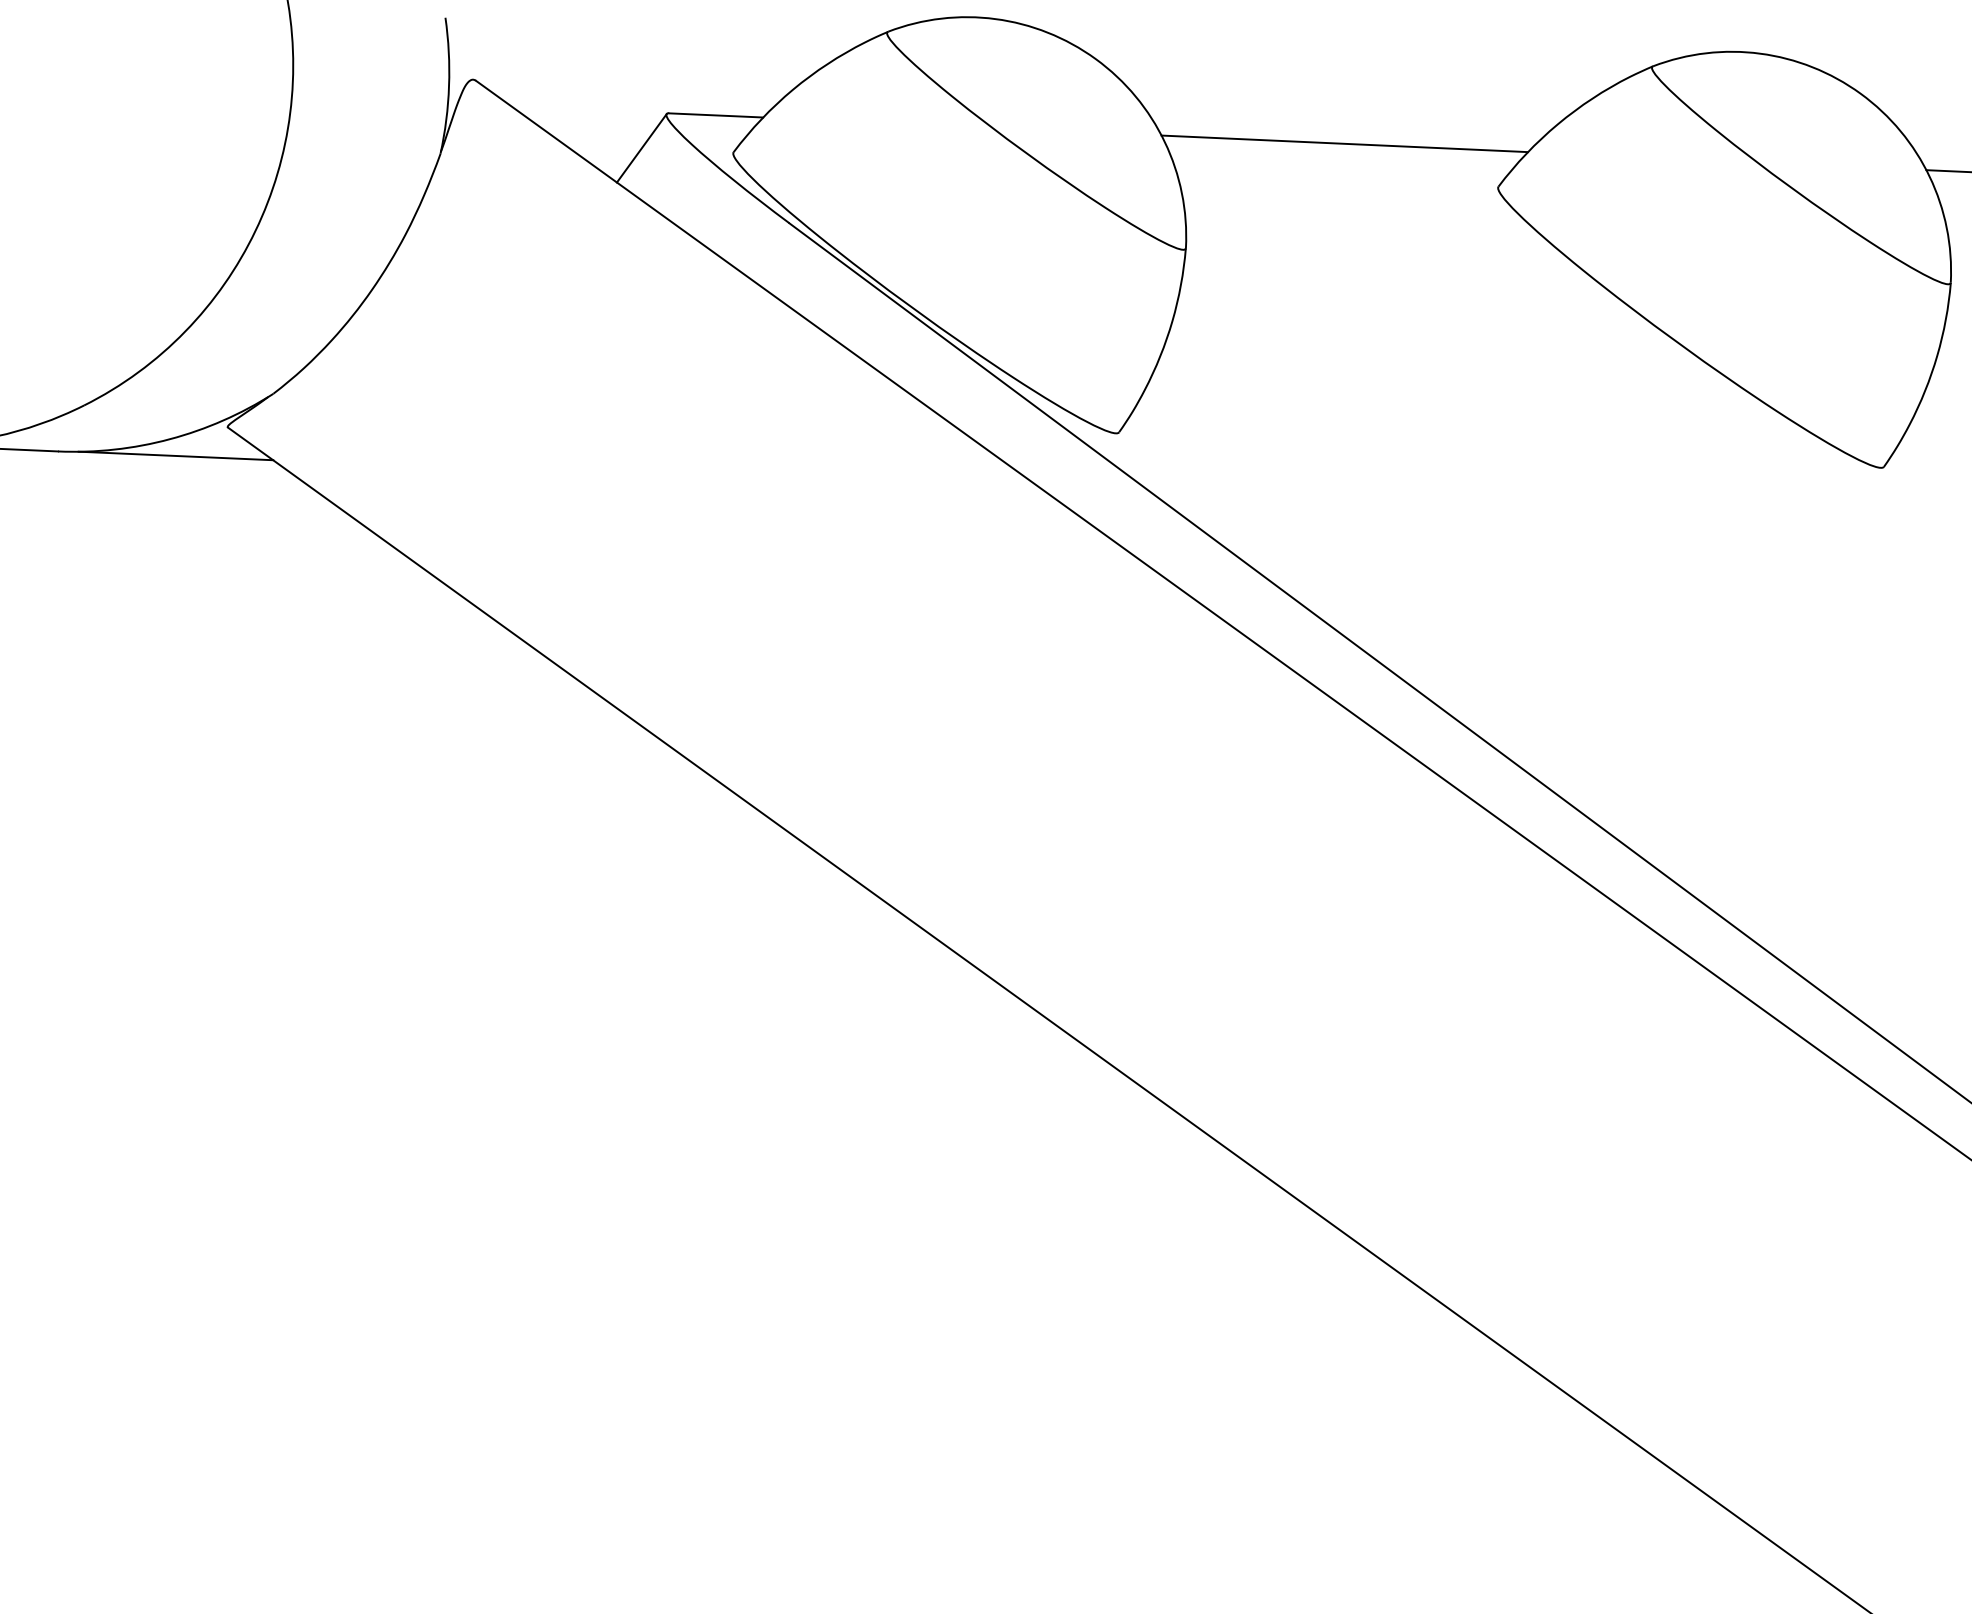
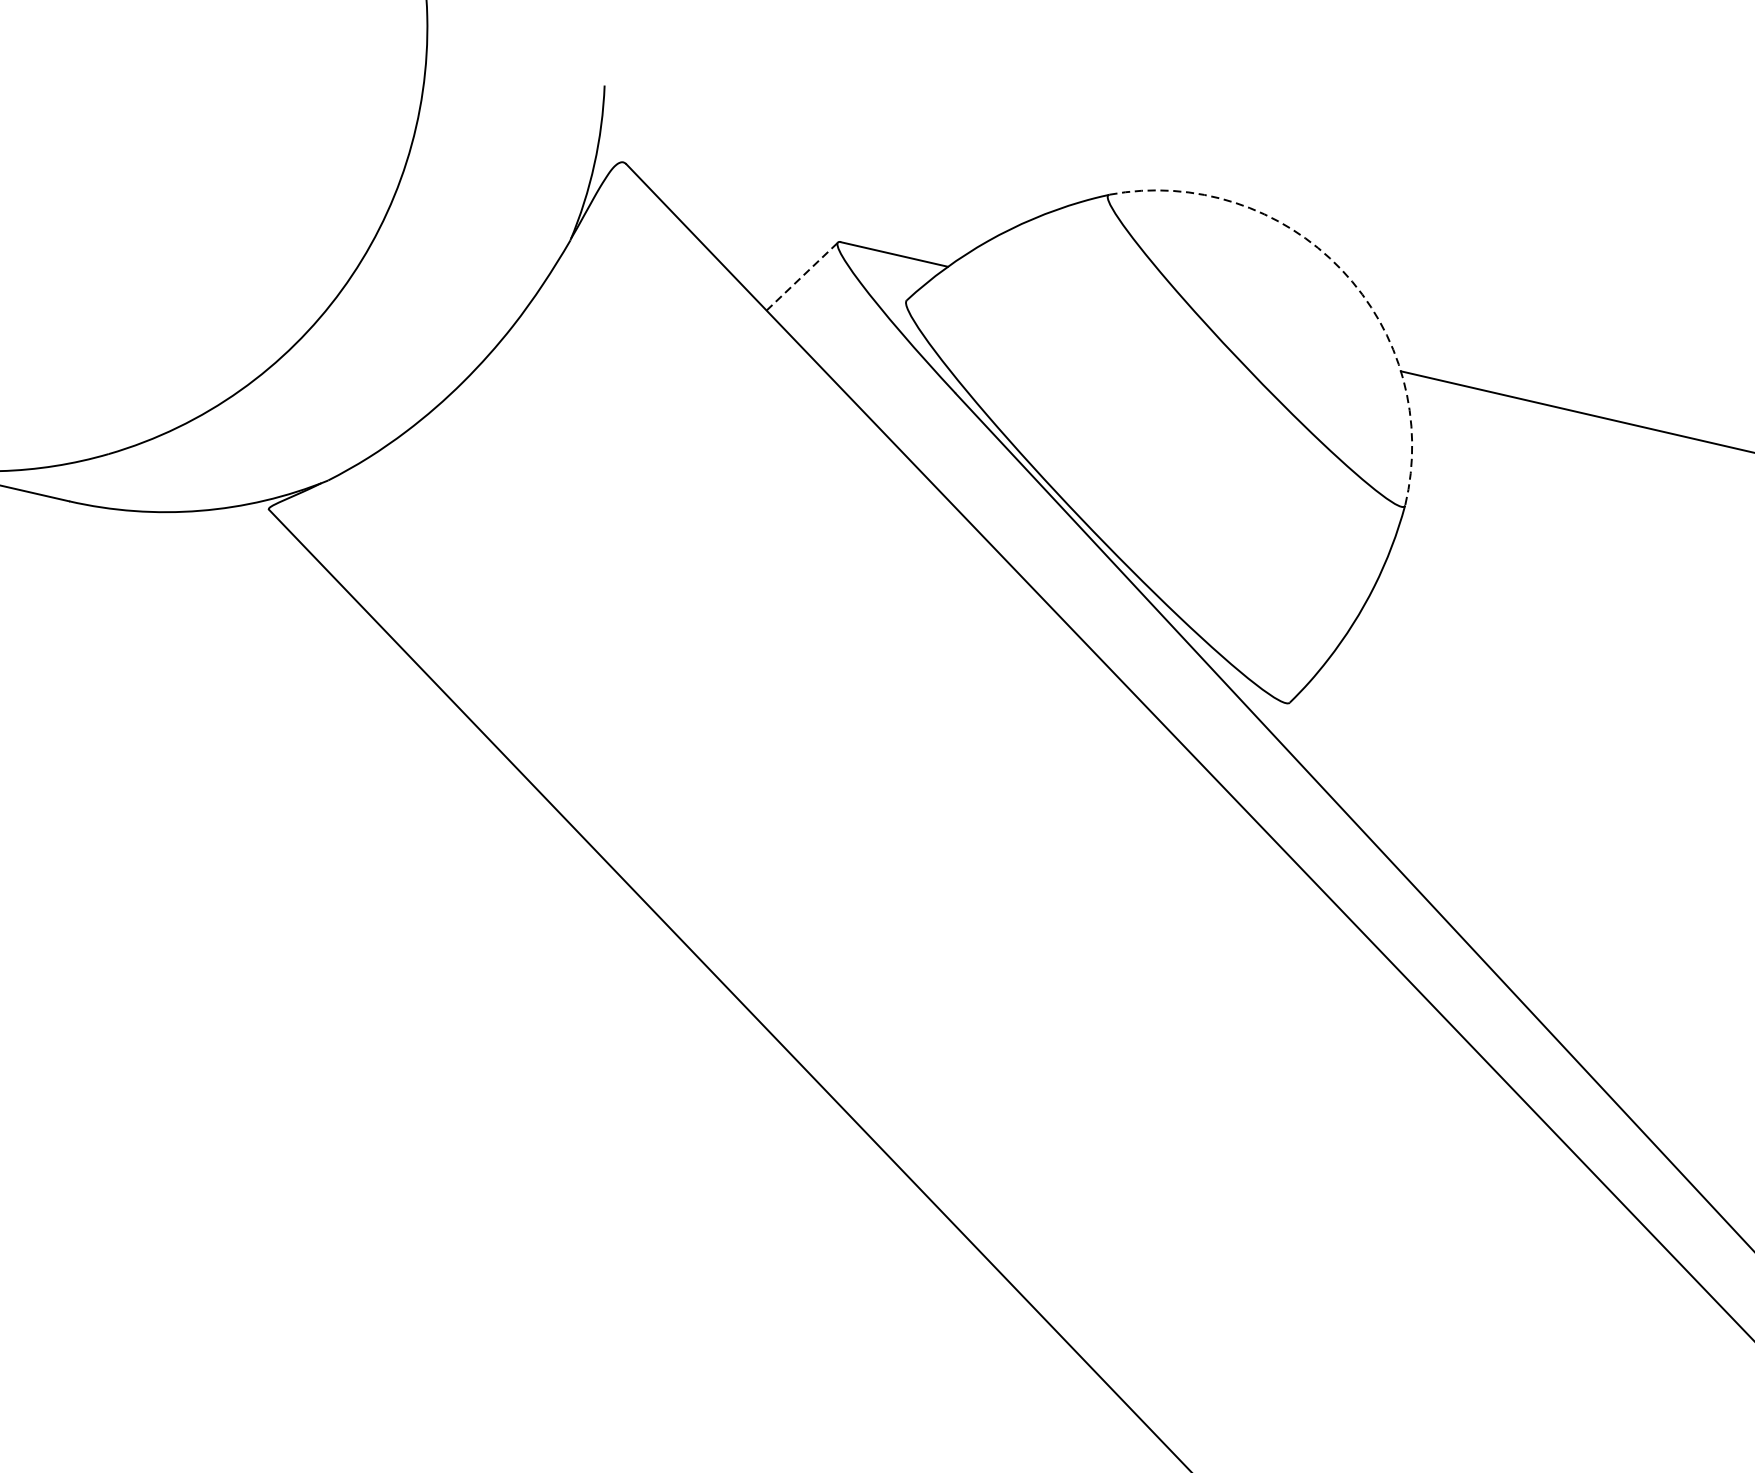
arc: (1095, 59) -> (1341, 270), solid -> dashed
line: (642, 147) -> (803, 275), solid -> dashed
line: (175, 455) -> (202, 530), removed

